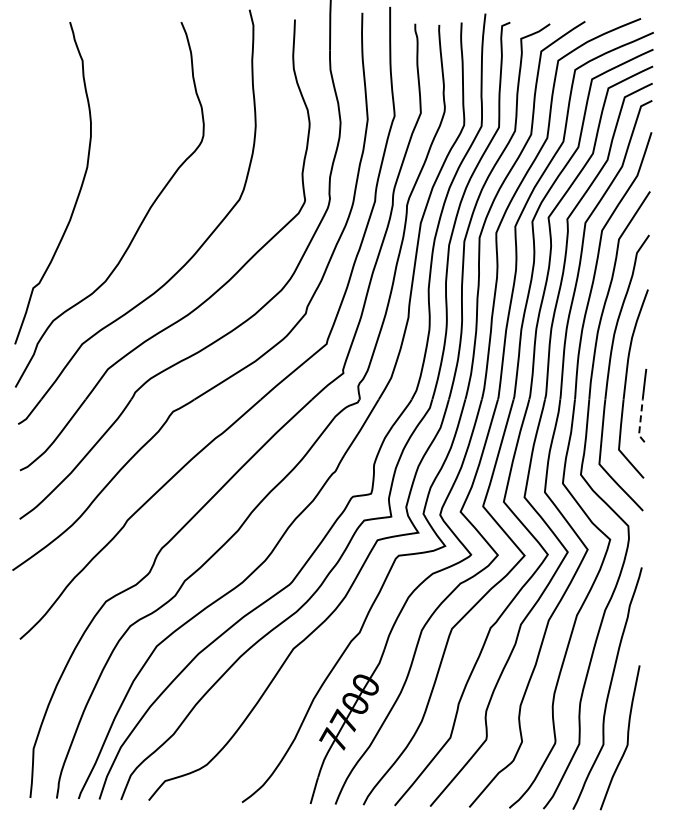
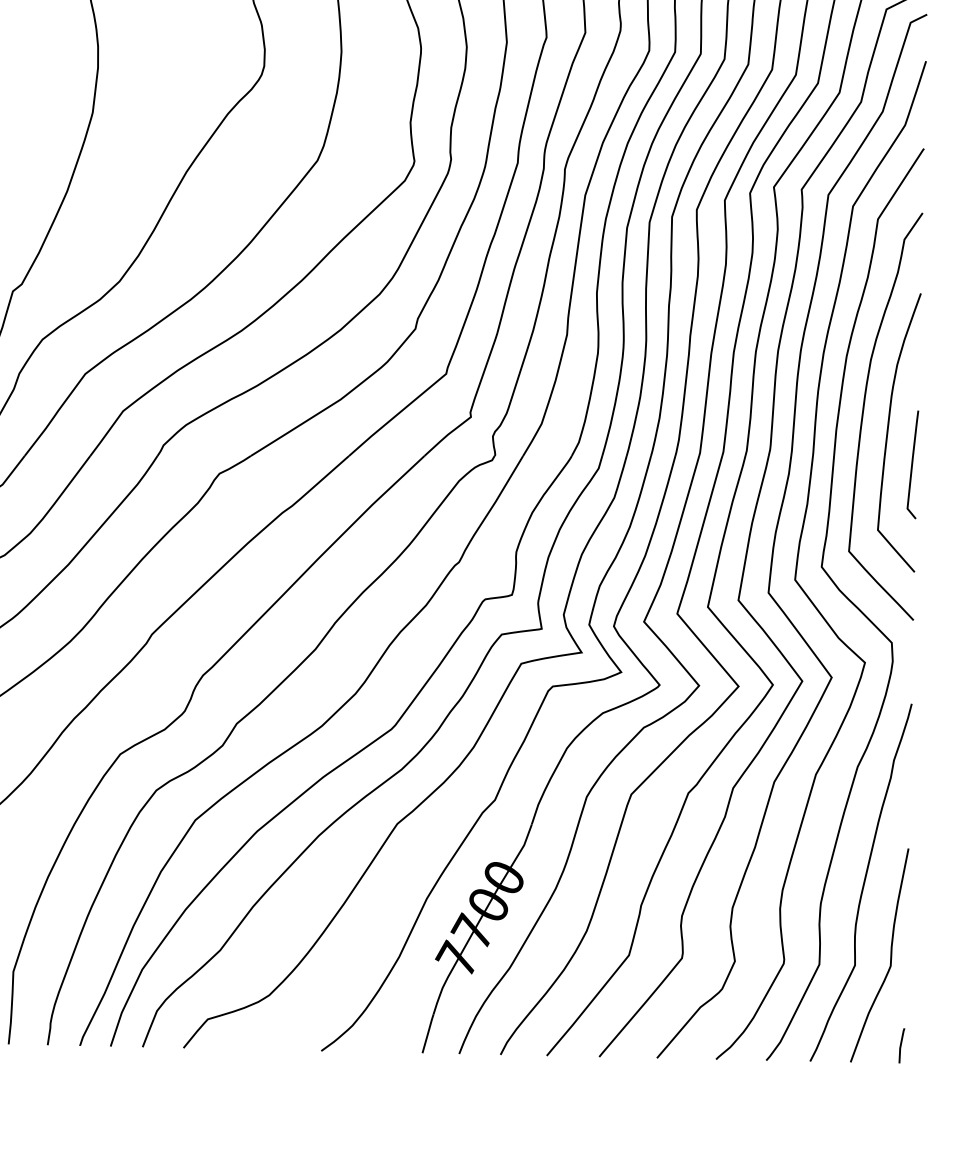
line: (640, 421) -> (909, 488), dashed -> solid
line: (634, 798) -> (900, 1045), added

